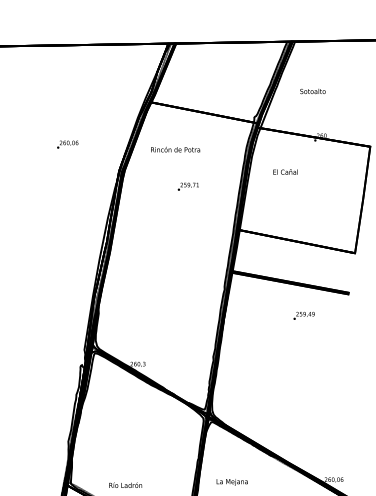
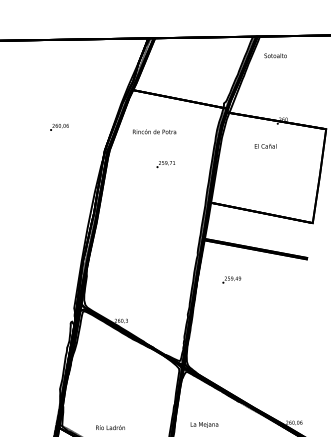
text: (312, 91) -> (275, 55), moved
text: (285, 171) -> (265, 145), moved
text: (303, 315) -> (231, 279), moved

